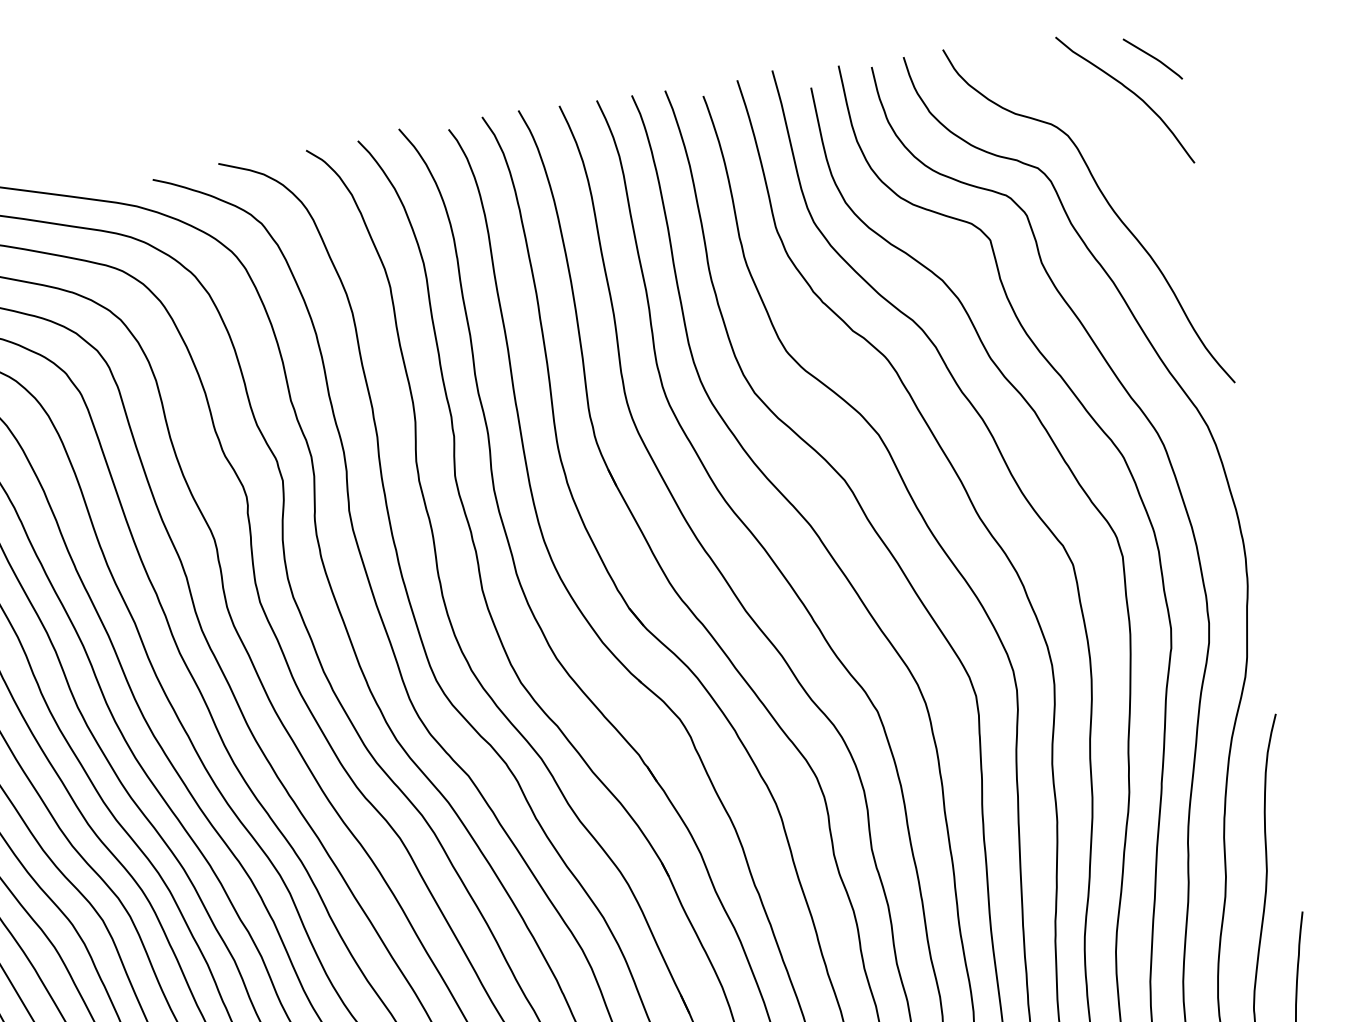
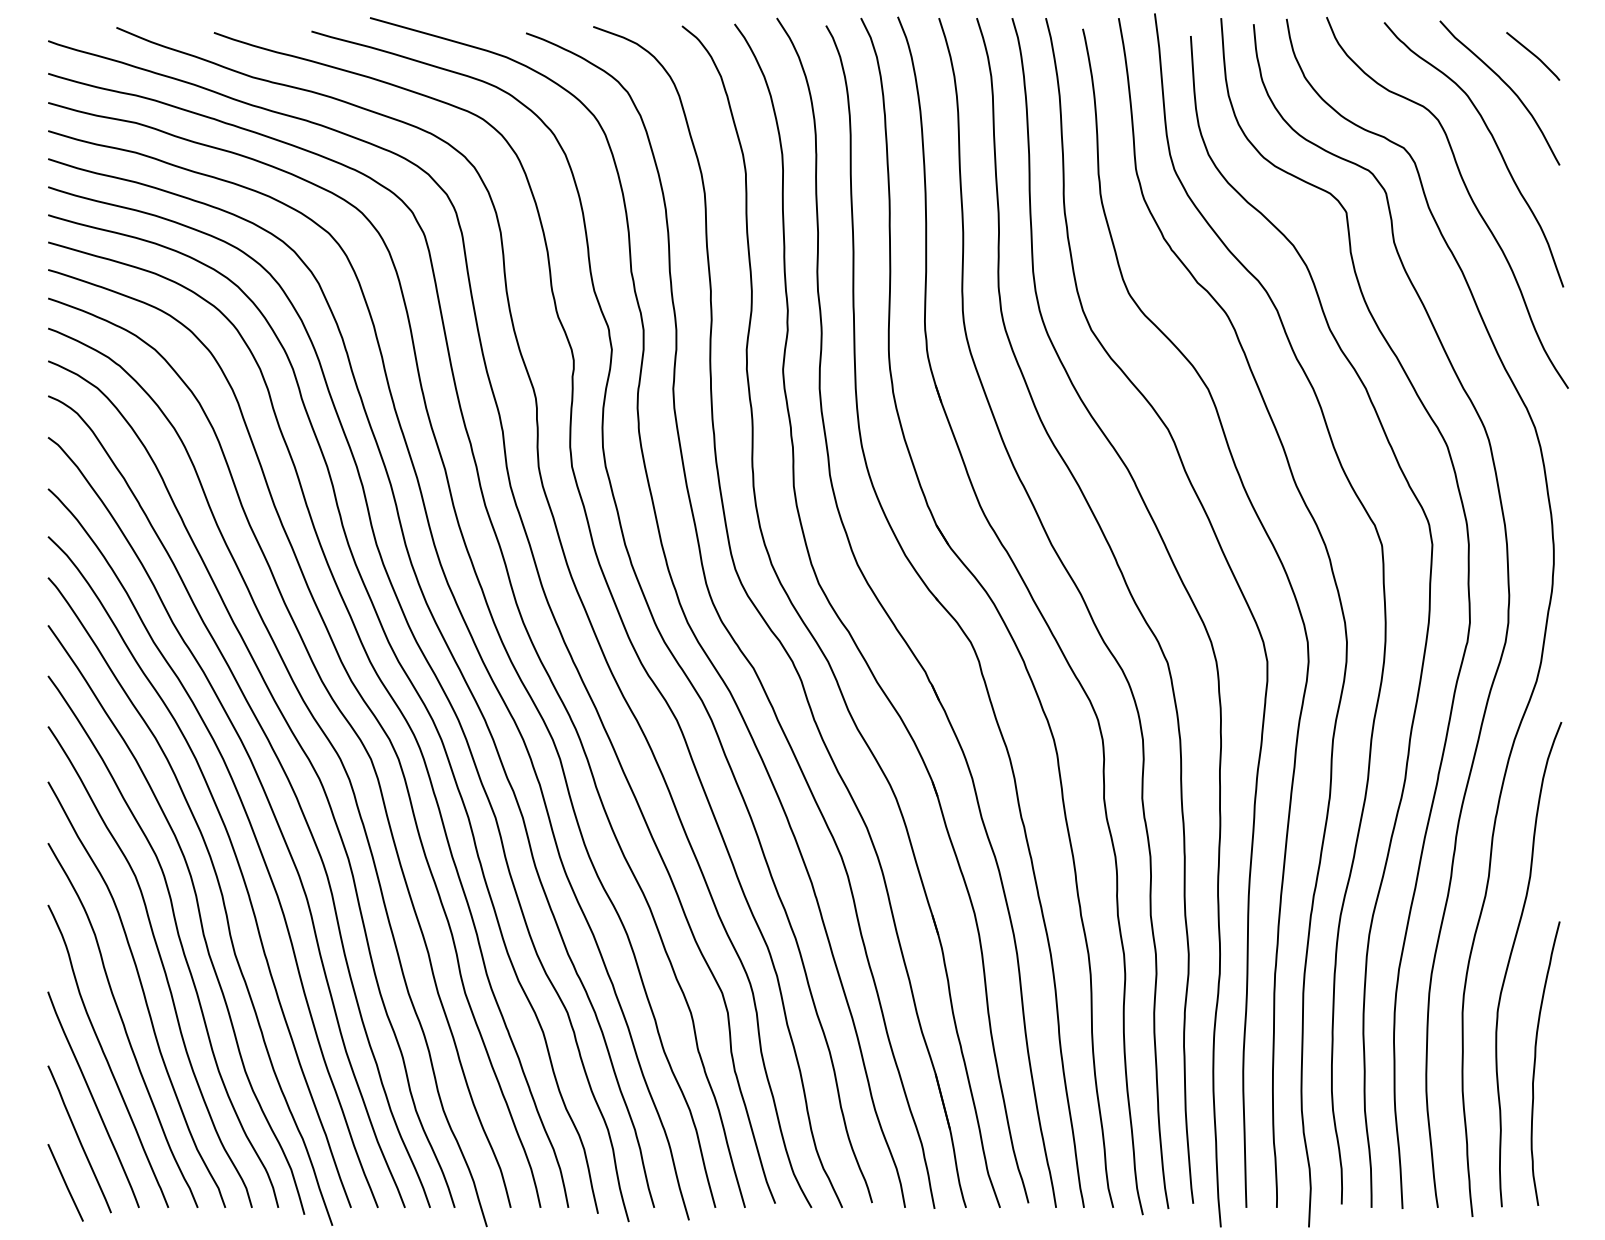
curve: (1128, 152) -> (1495, 145), added

